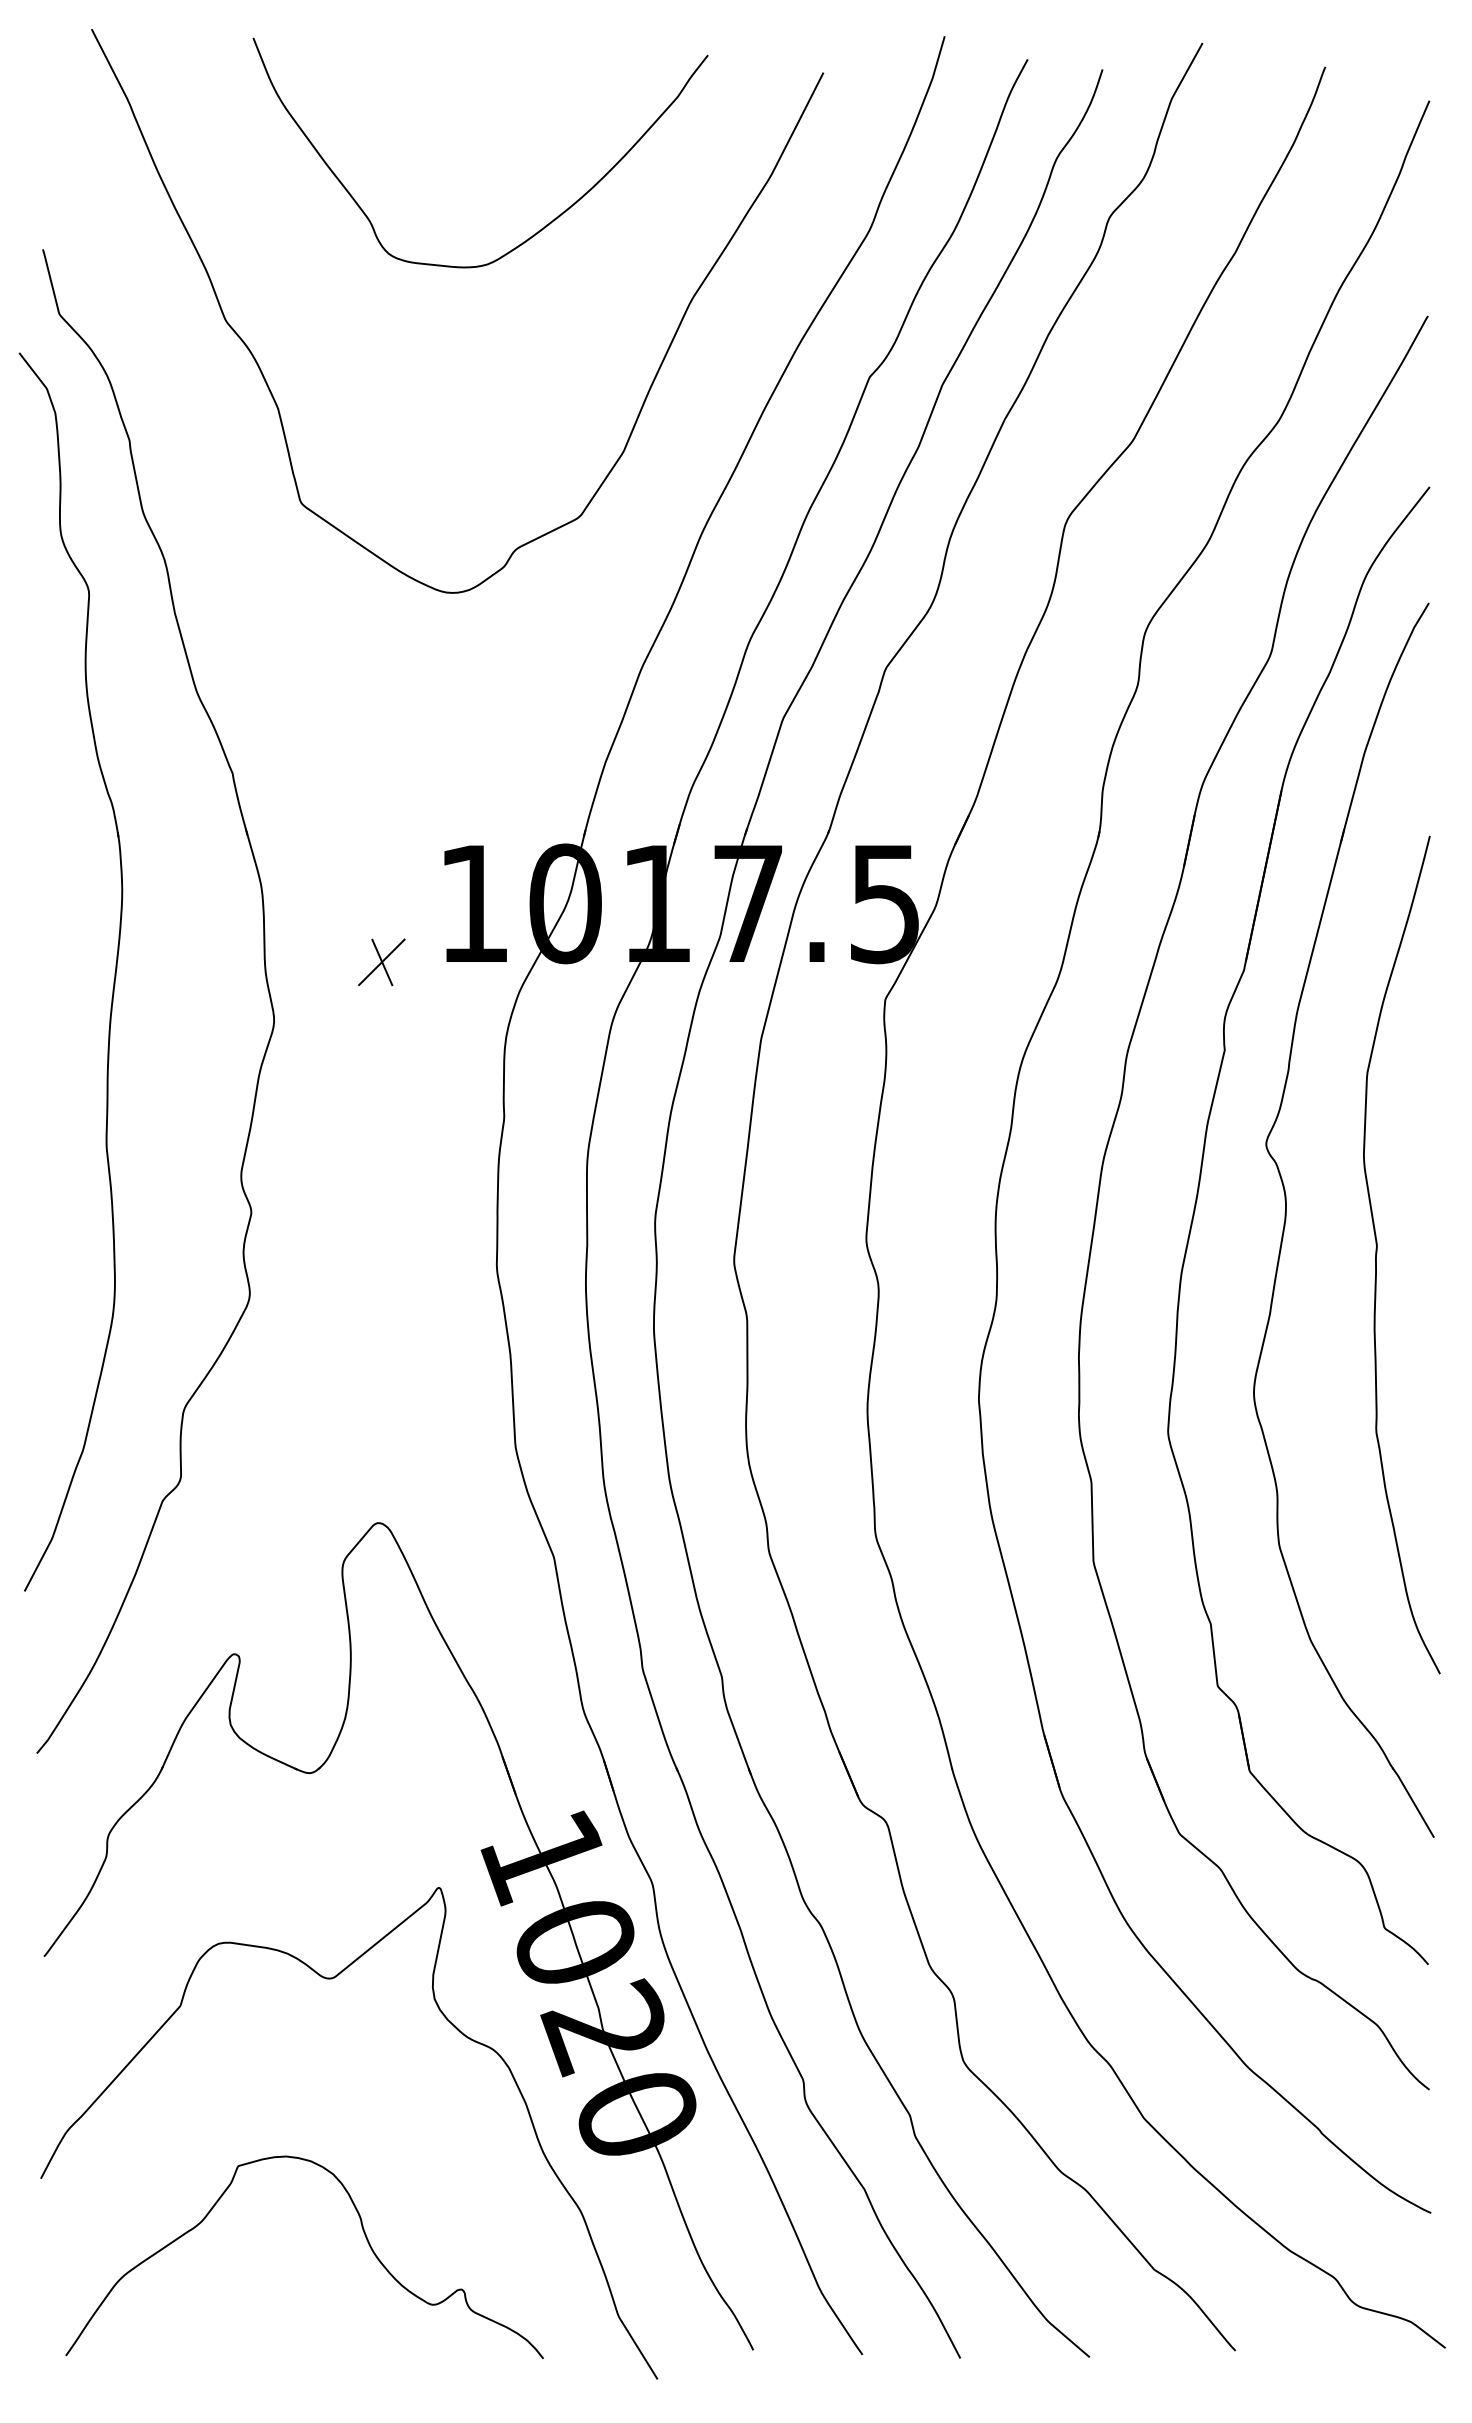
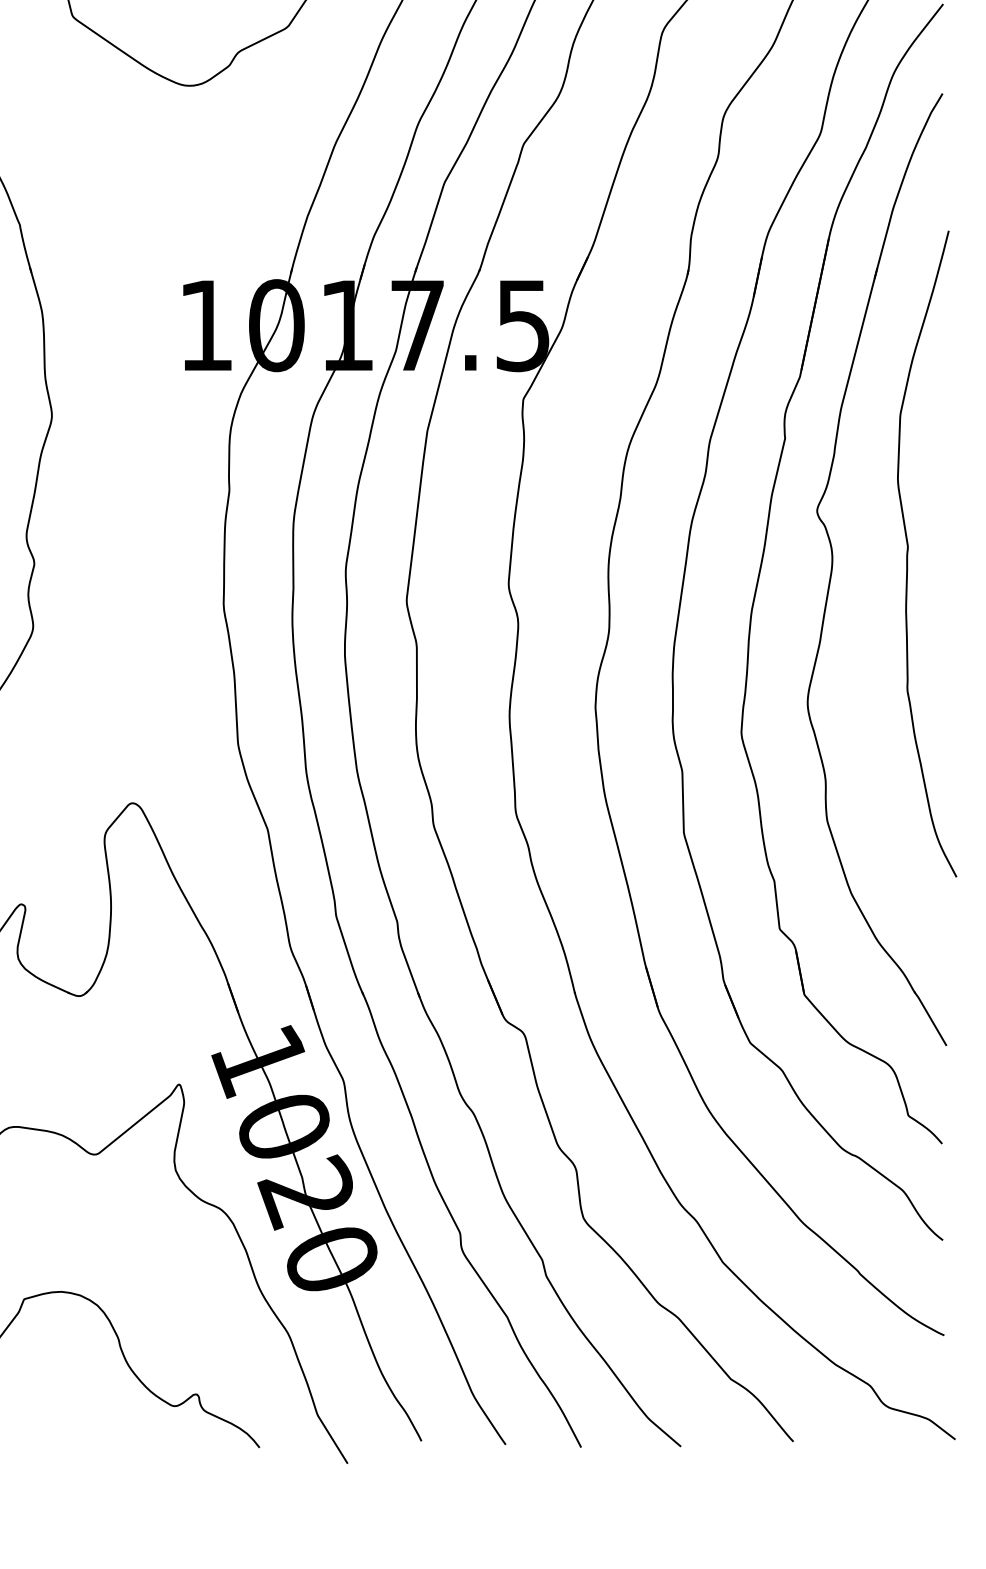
part: (381, 962) -> (134, 370), removed
curve: (1377, 1253) -> (908, 552), moved

